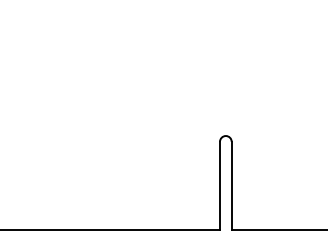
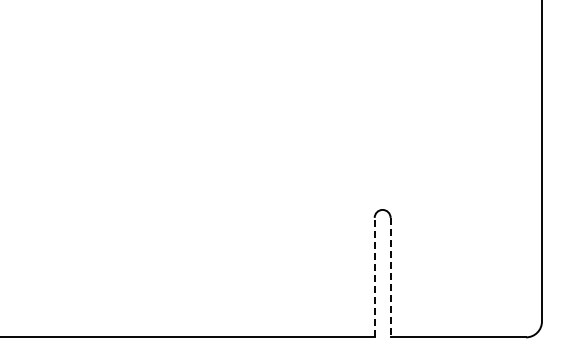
line: (219, 185) -> (374, 277), solid -> dashed
line: (231, 185) -> (390, 277), solid -> dashed

